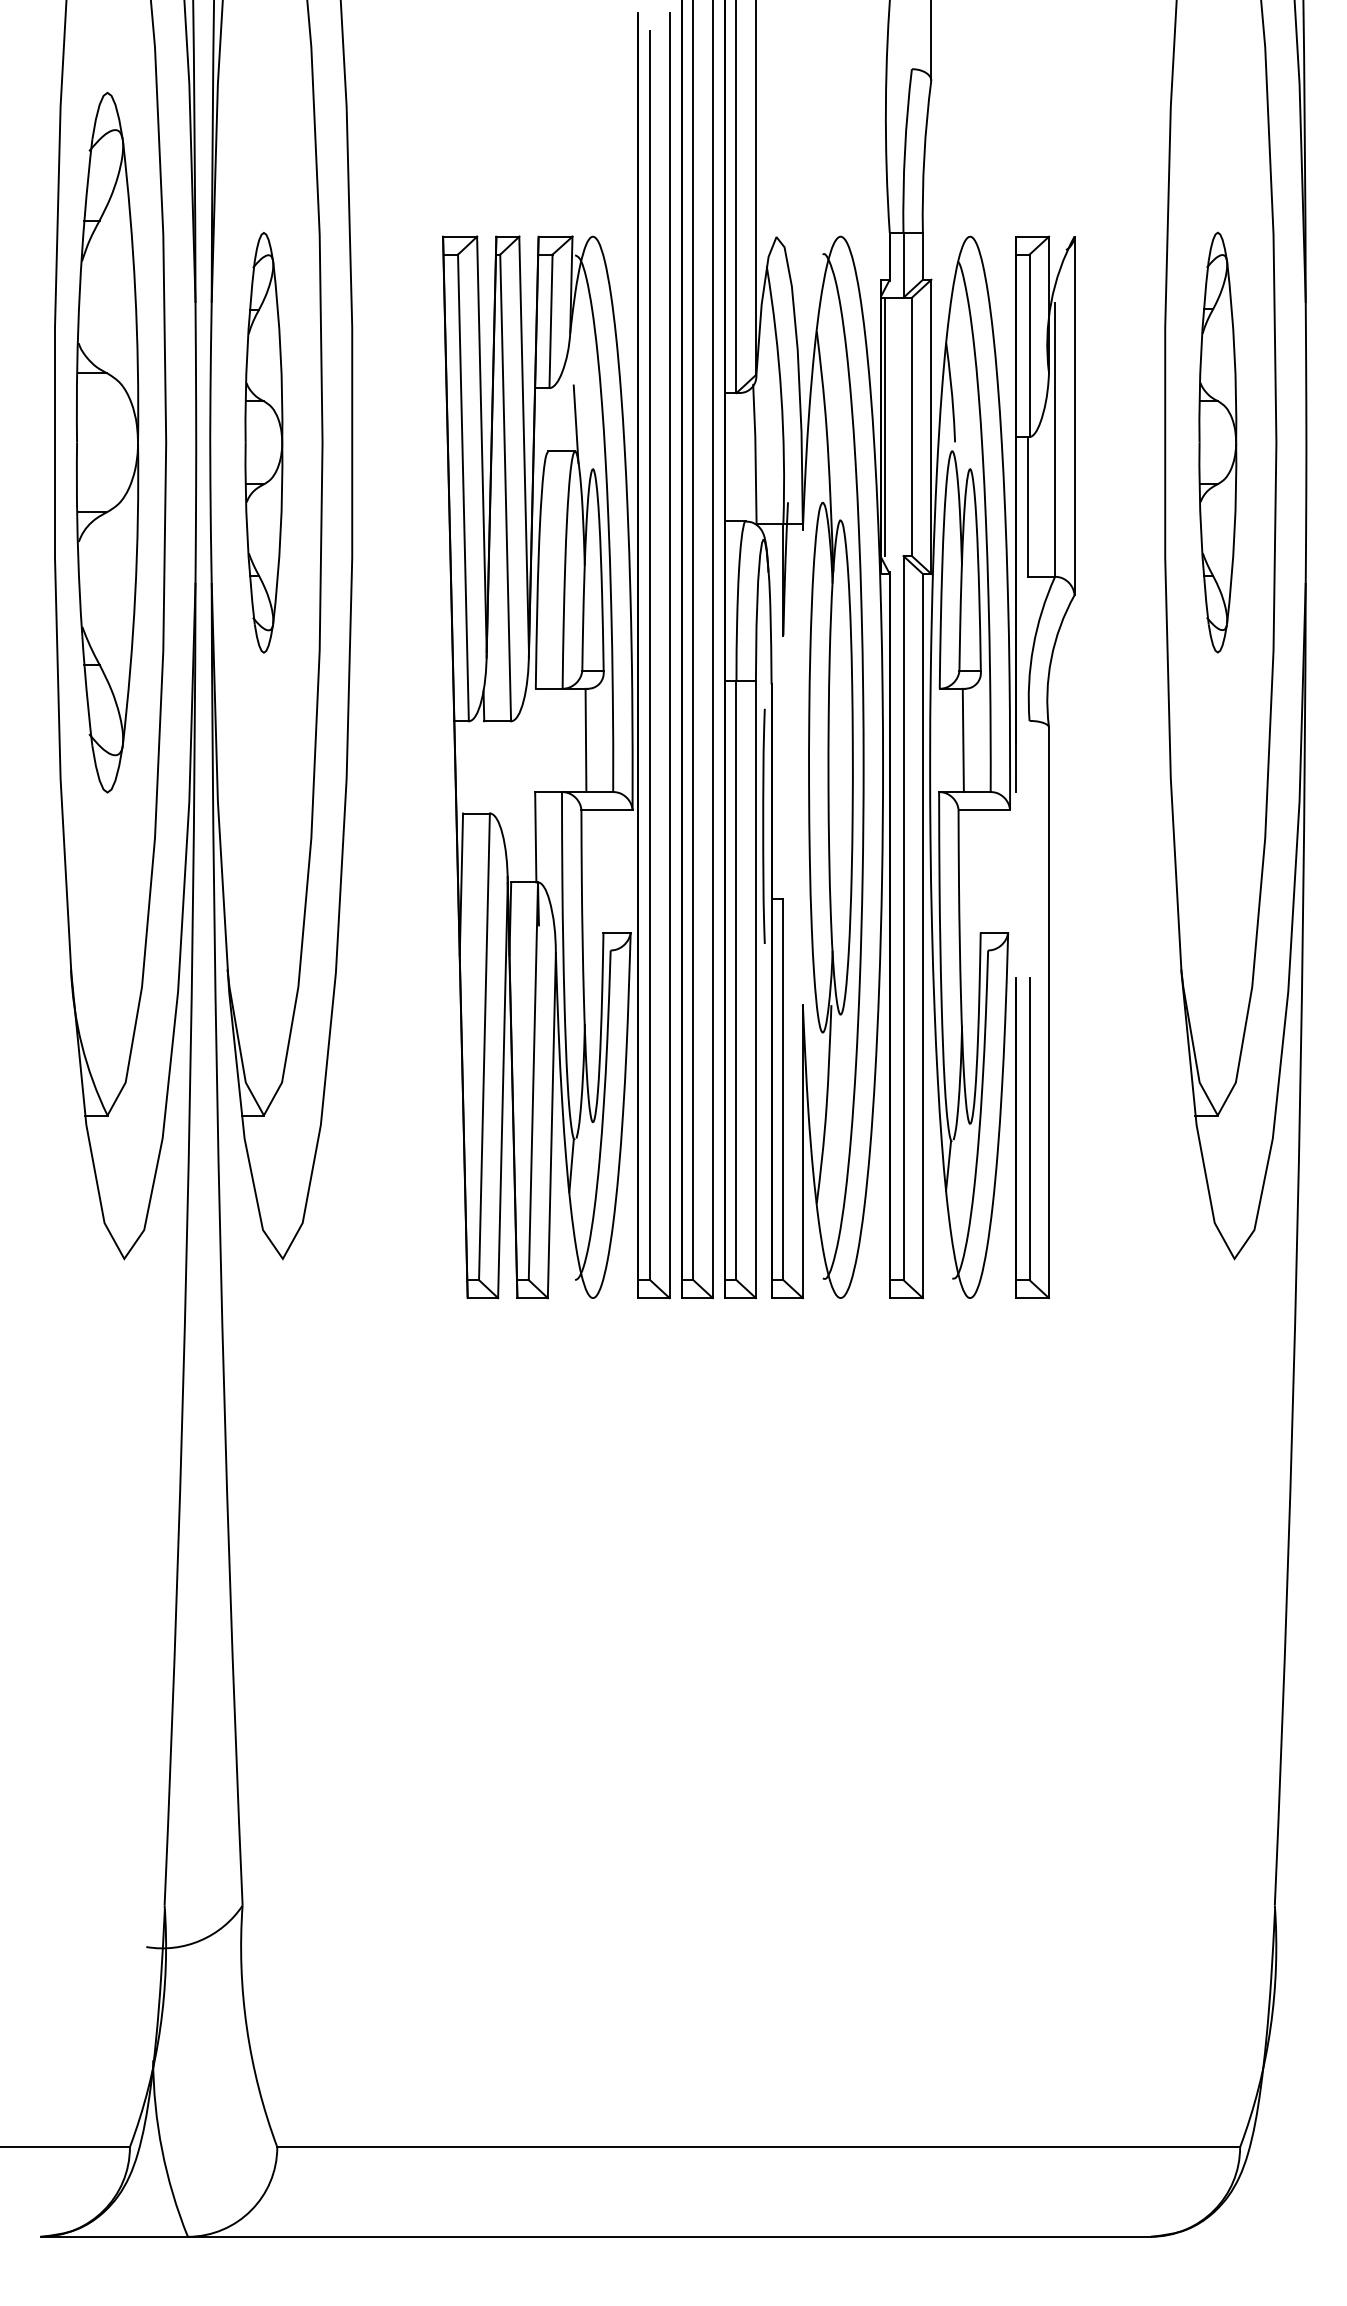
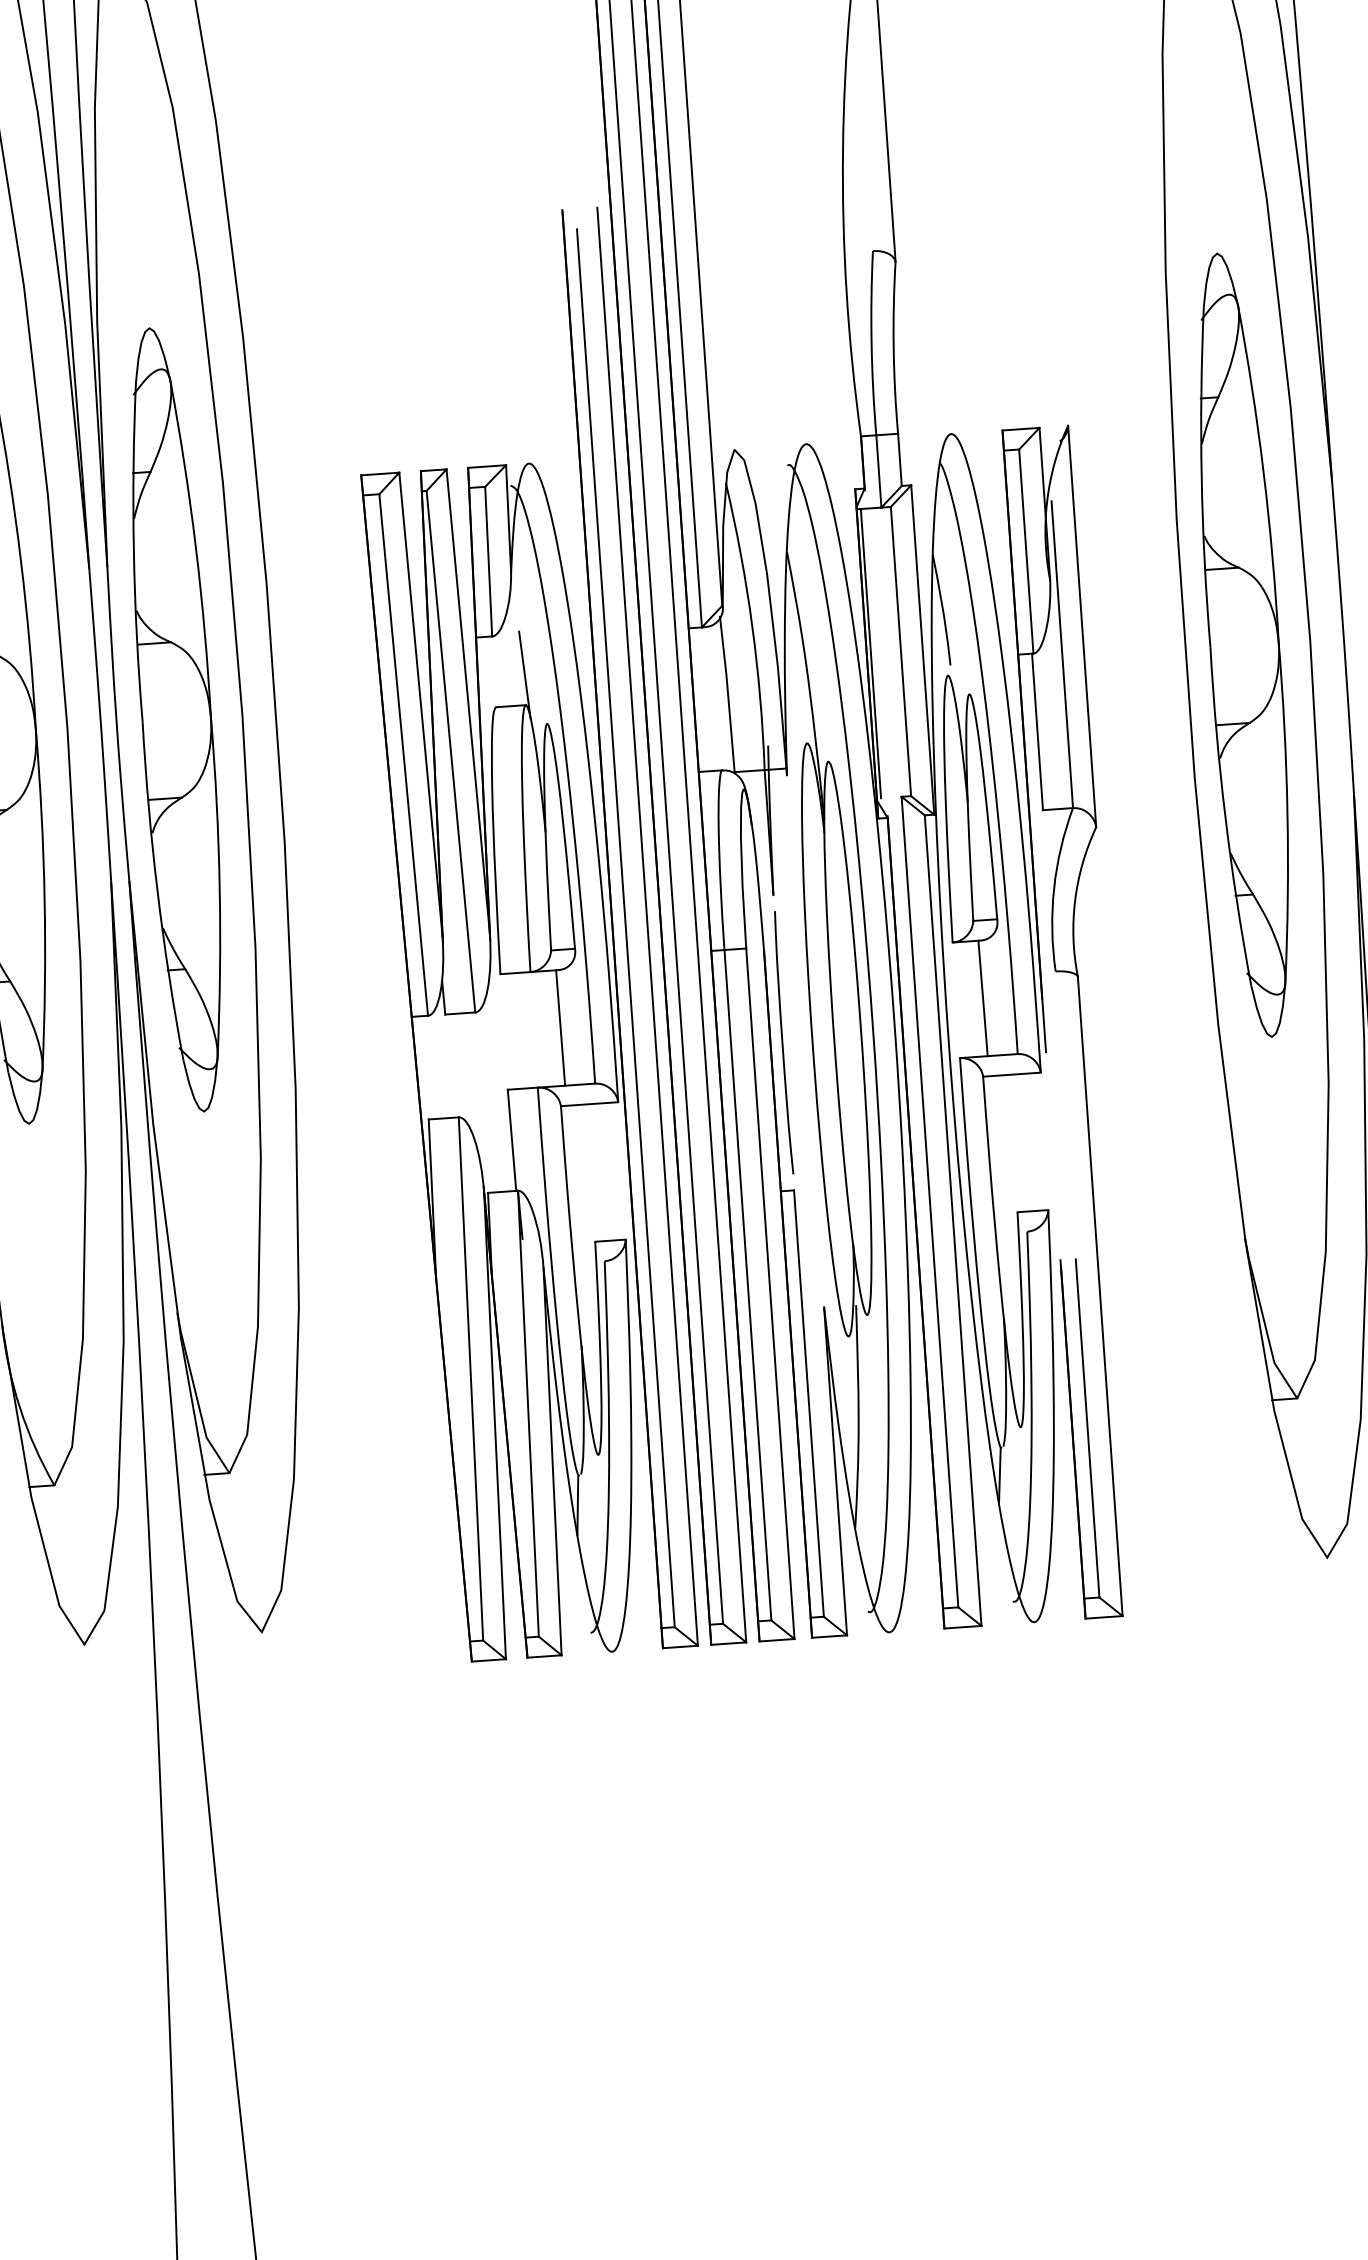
part: (263, 442) -> (176, 719), size x1.67
part: (1217, 442) -> (1244, 645), size x1.67
line: (763, 825) -> (782, 1041), moved

